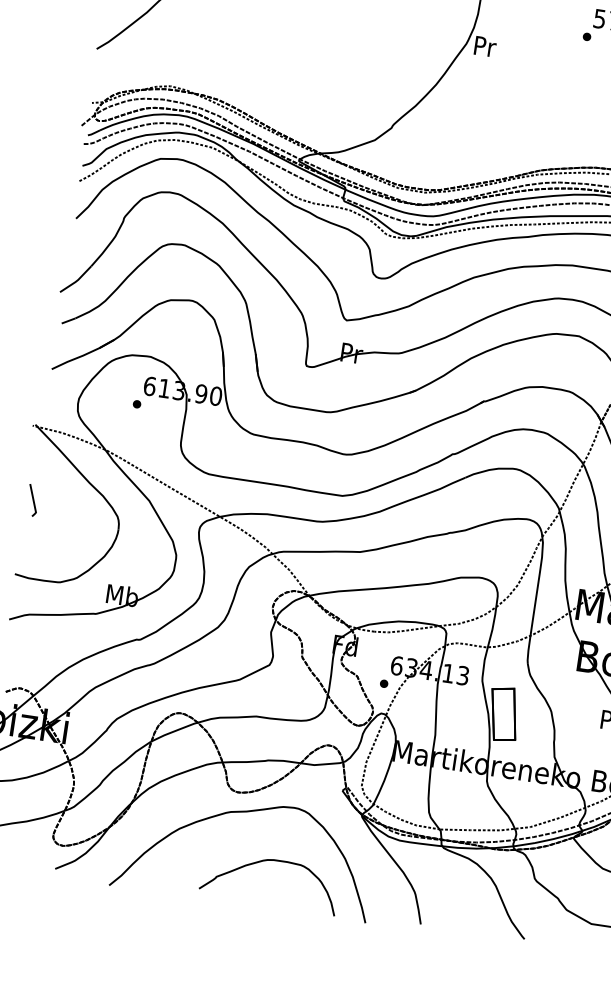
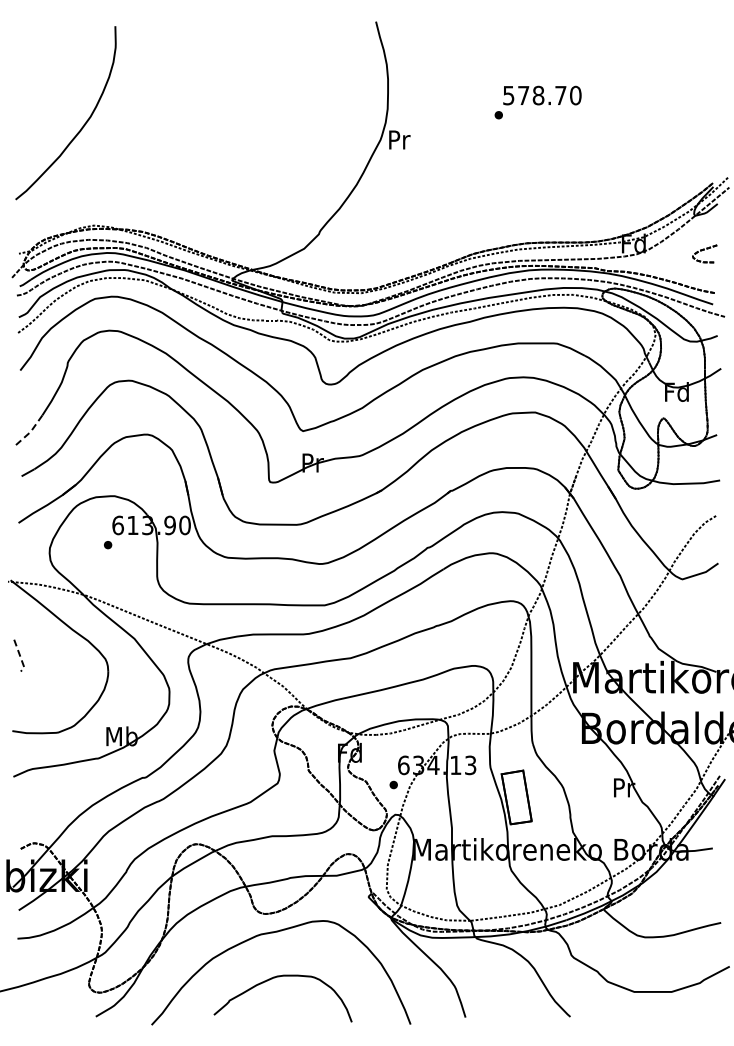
line: (76, 281) -> (30, 432), solid -> dashed
line: (33, 502) -> (20, 657), solid -> dashed
curve: (265, 861) -> (275, 978), moved

